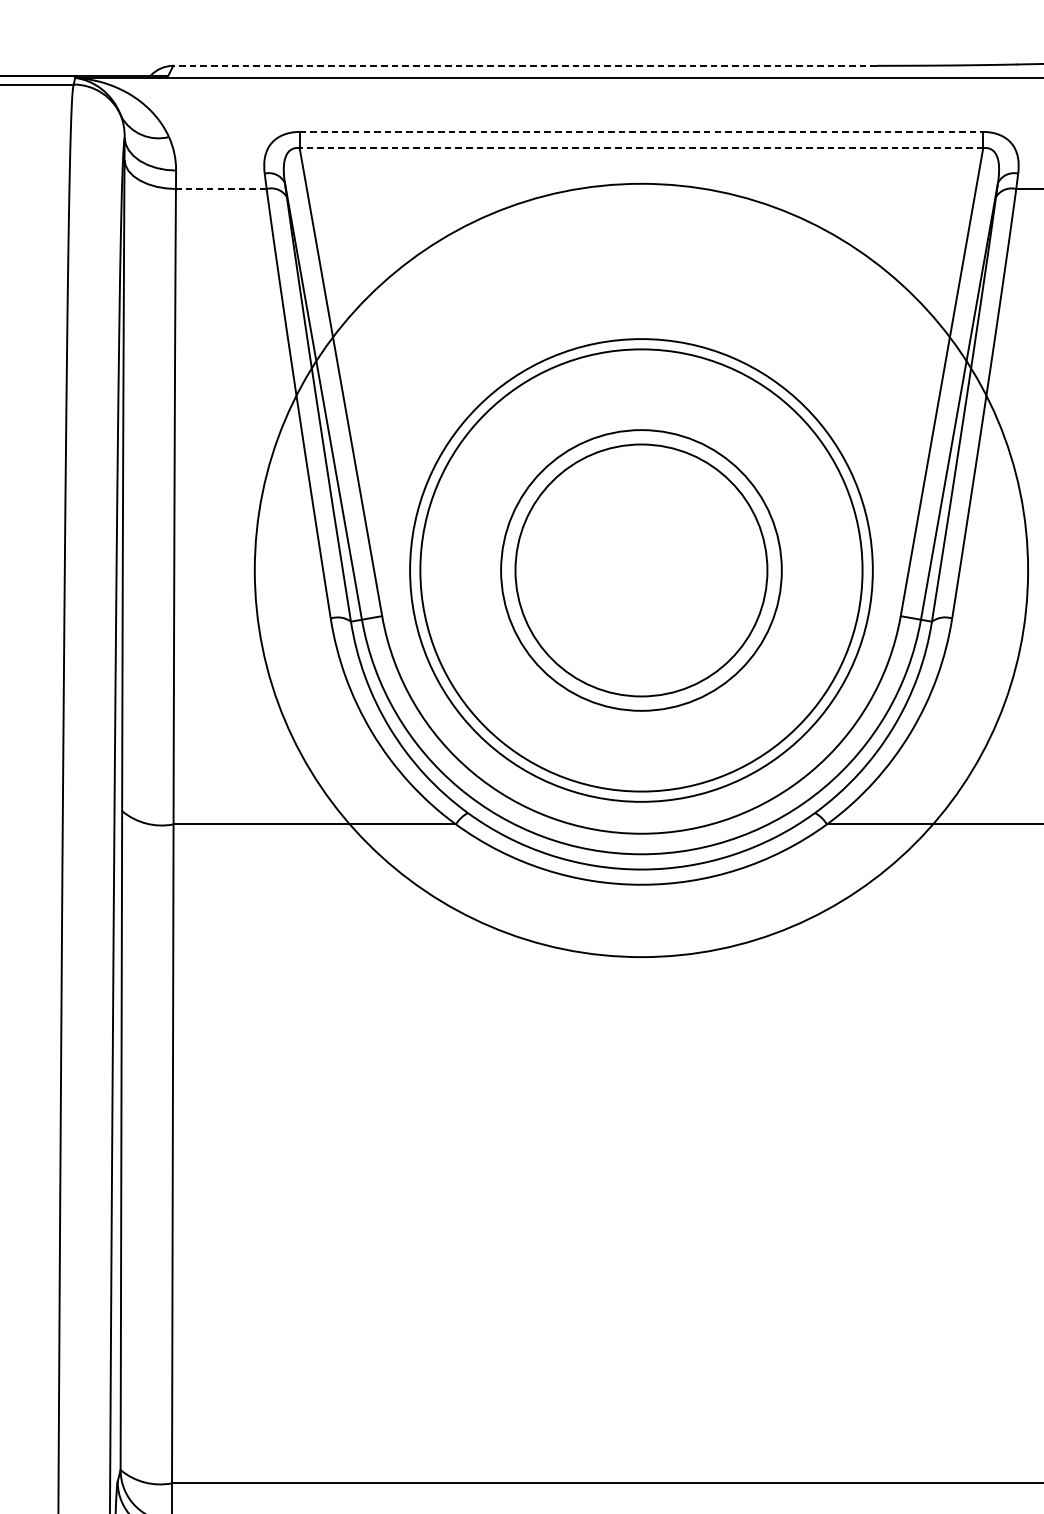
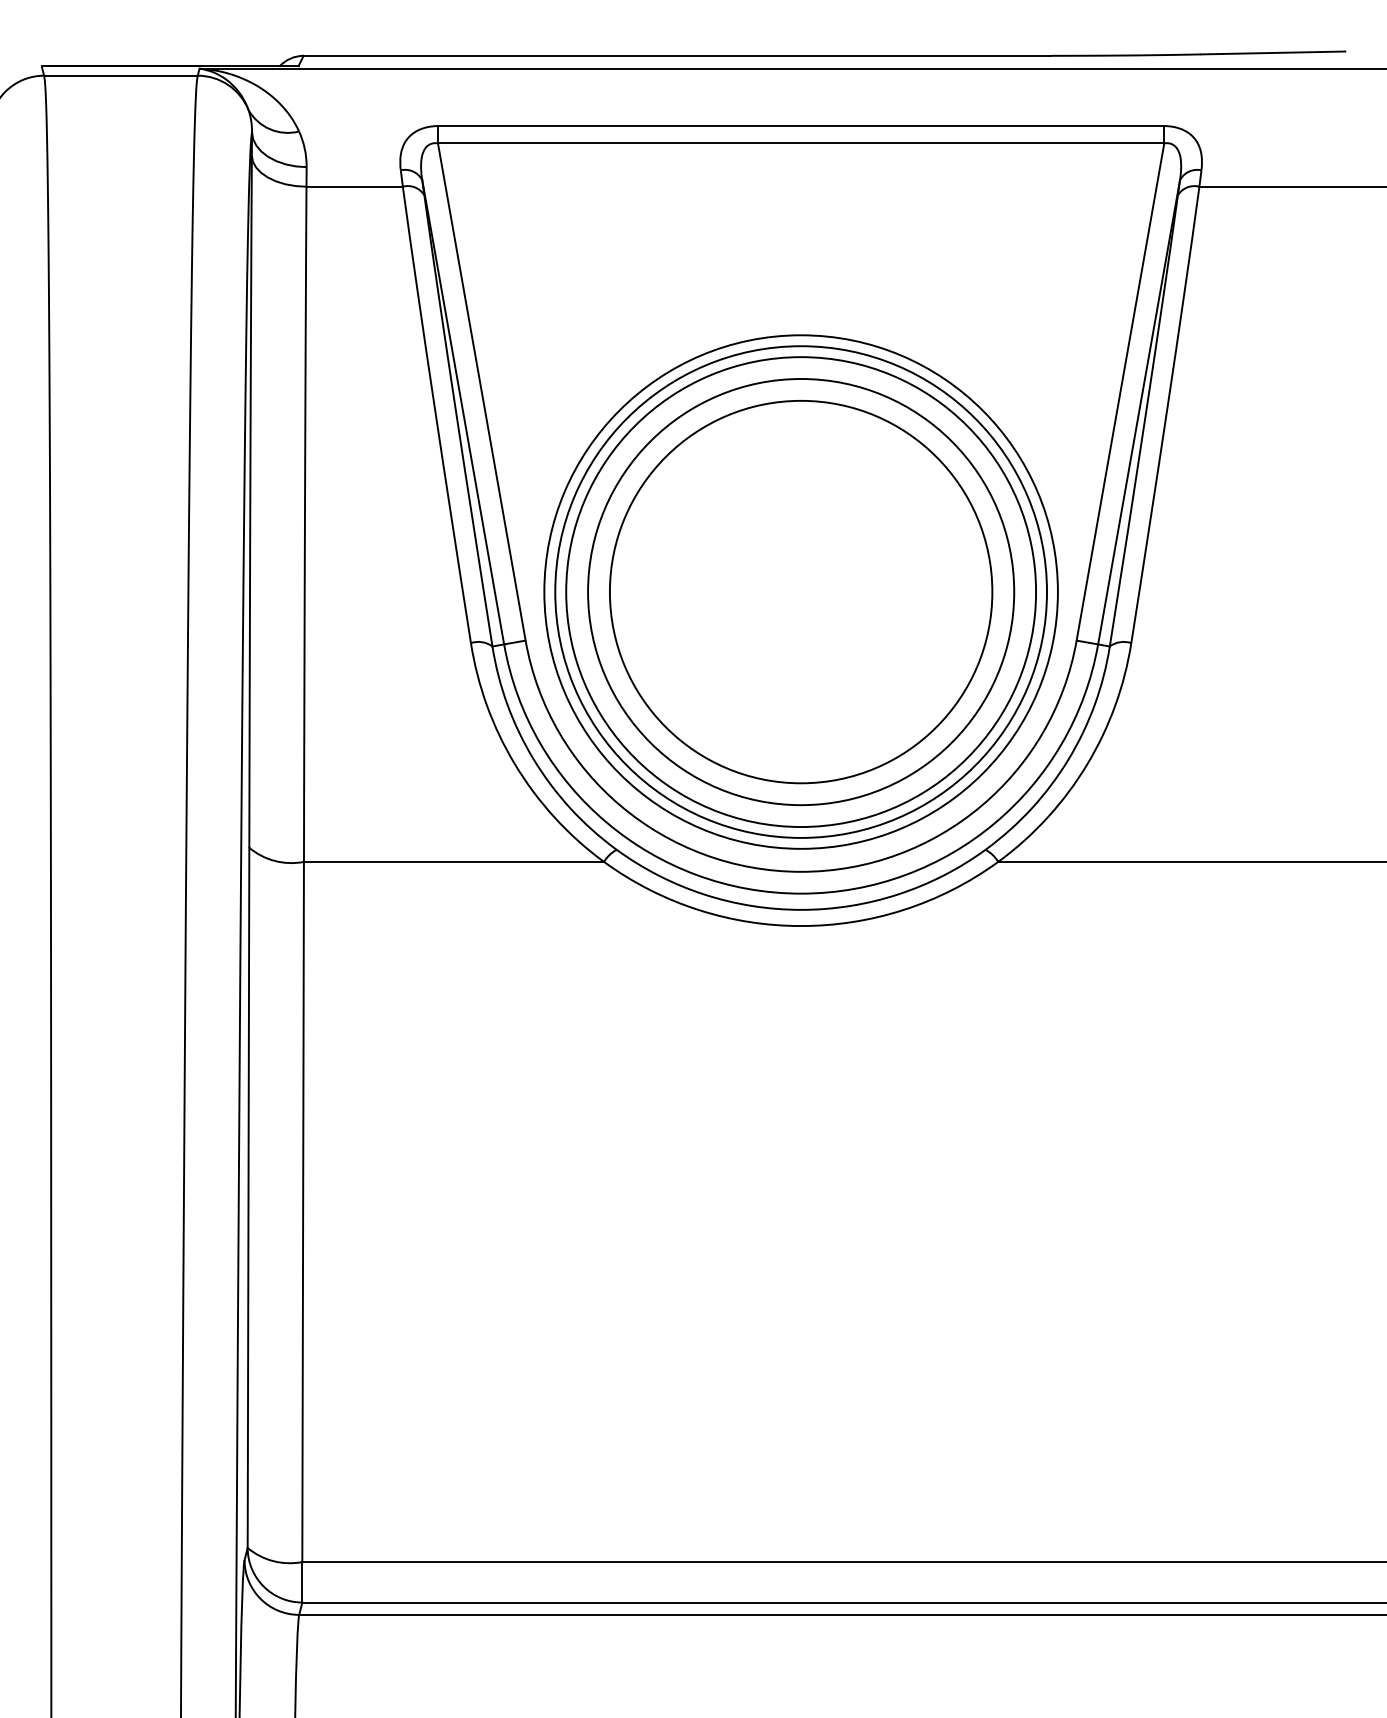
line: (525, 65) -> (677, 55), dashed -> solid
line: (641, 132) -> (801, 126), dashed -> solid
line: (640, 148) -> (800, 143), dashed -> solid
line: (221, 188) -> (354, 186), dashed -> solid
circle: (640, 569) -> (800, 591), size x0.62
circle: (640, 569) -> (800, 591), size x1.43
circle: (641, 570) -> (801, 592), size x1.43

